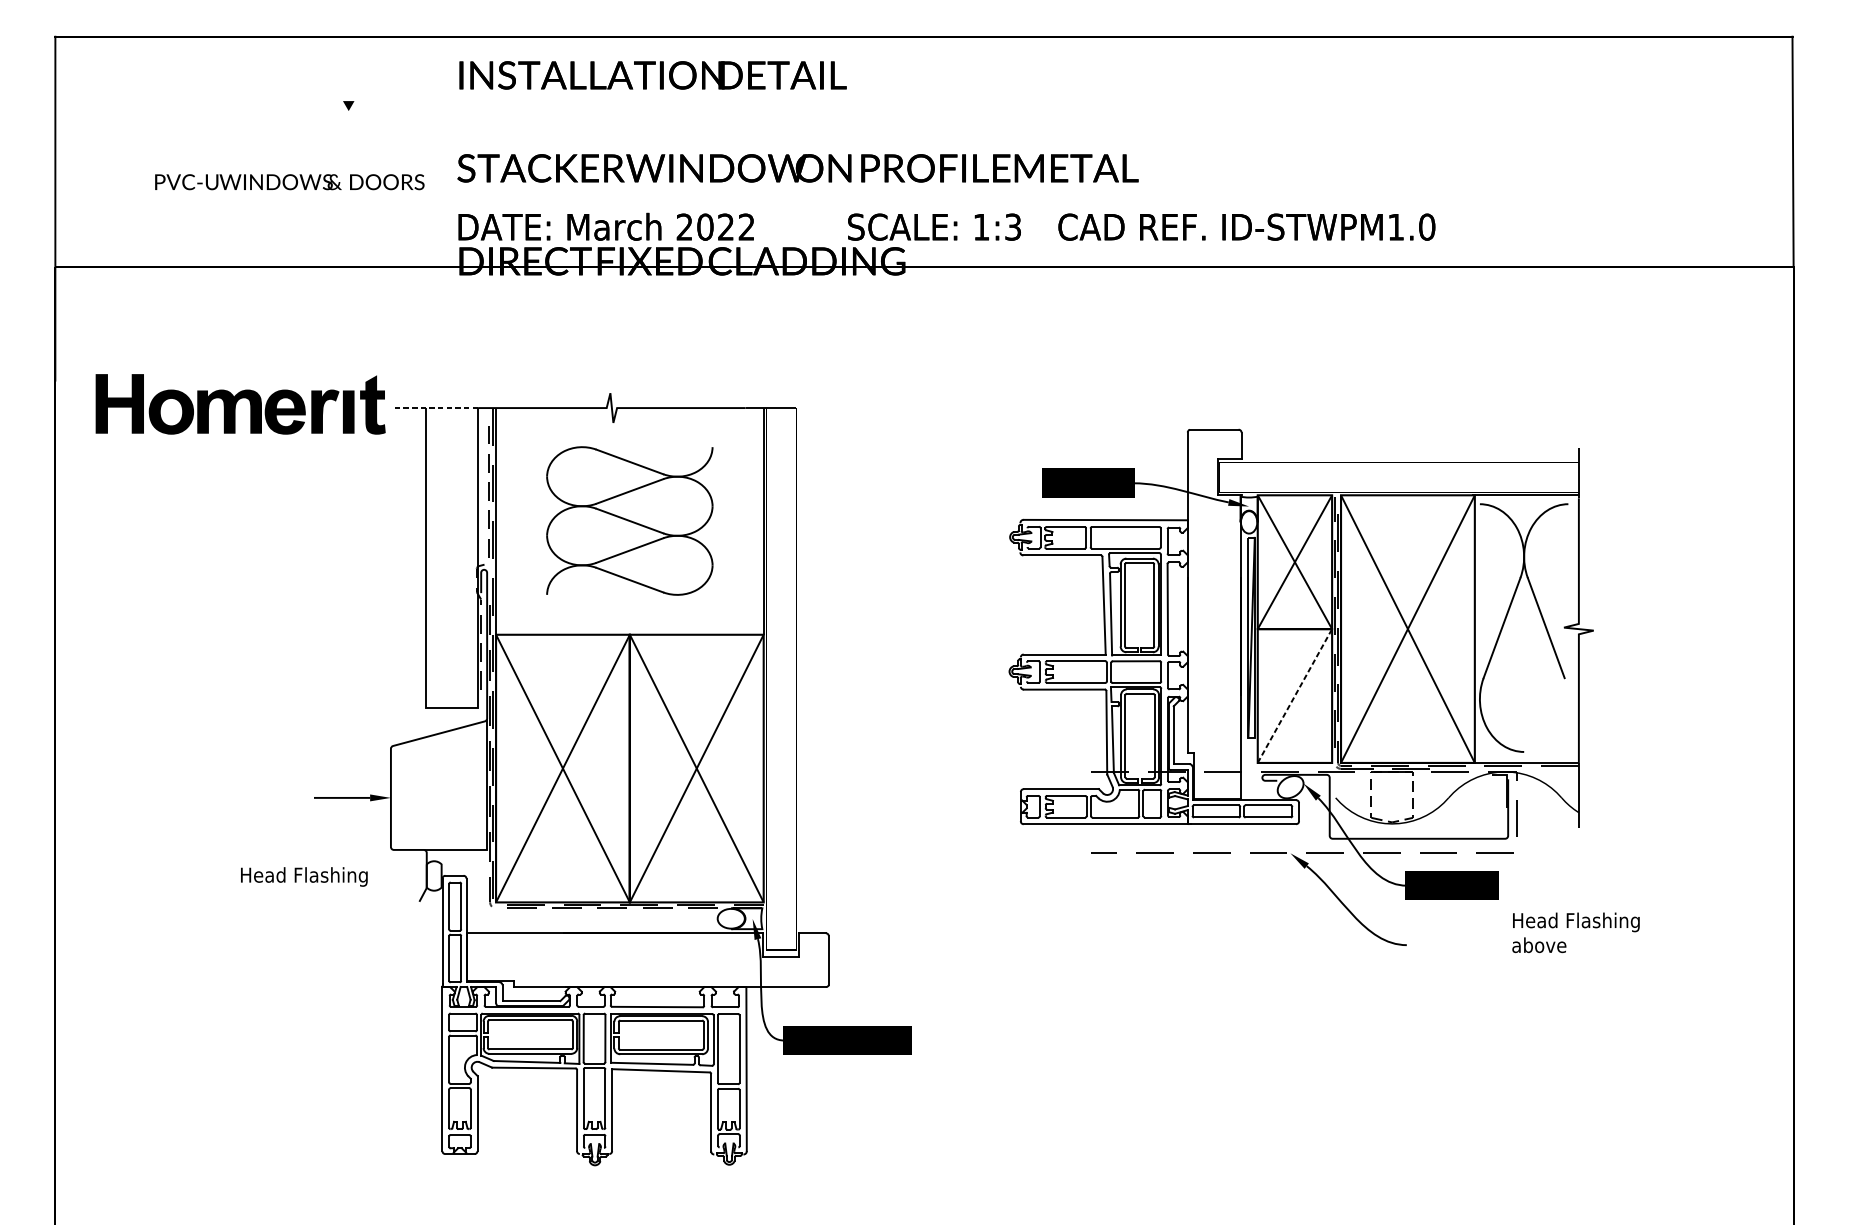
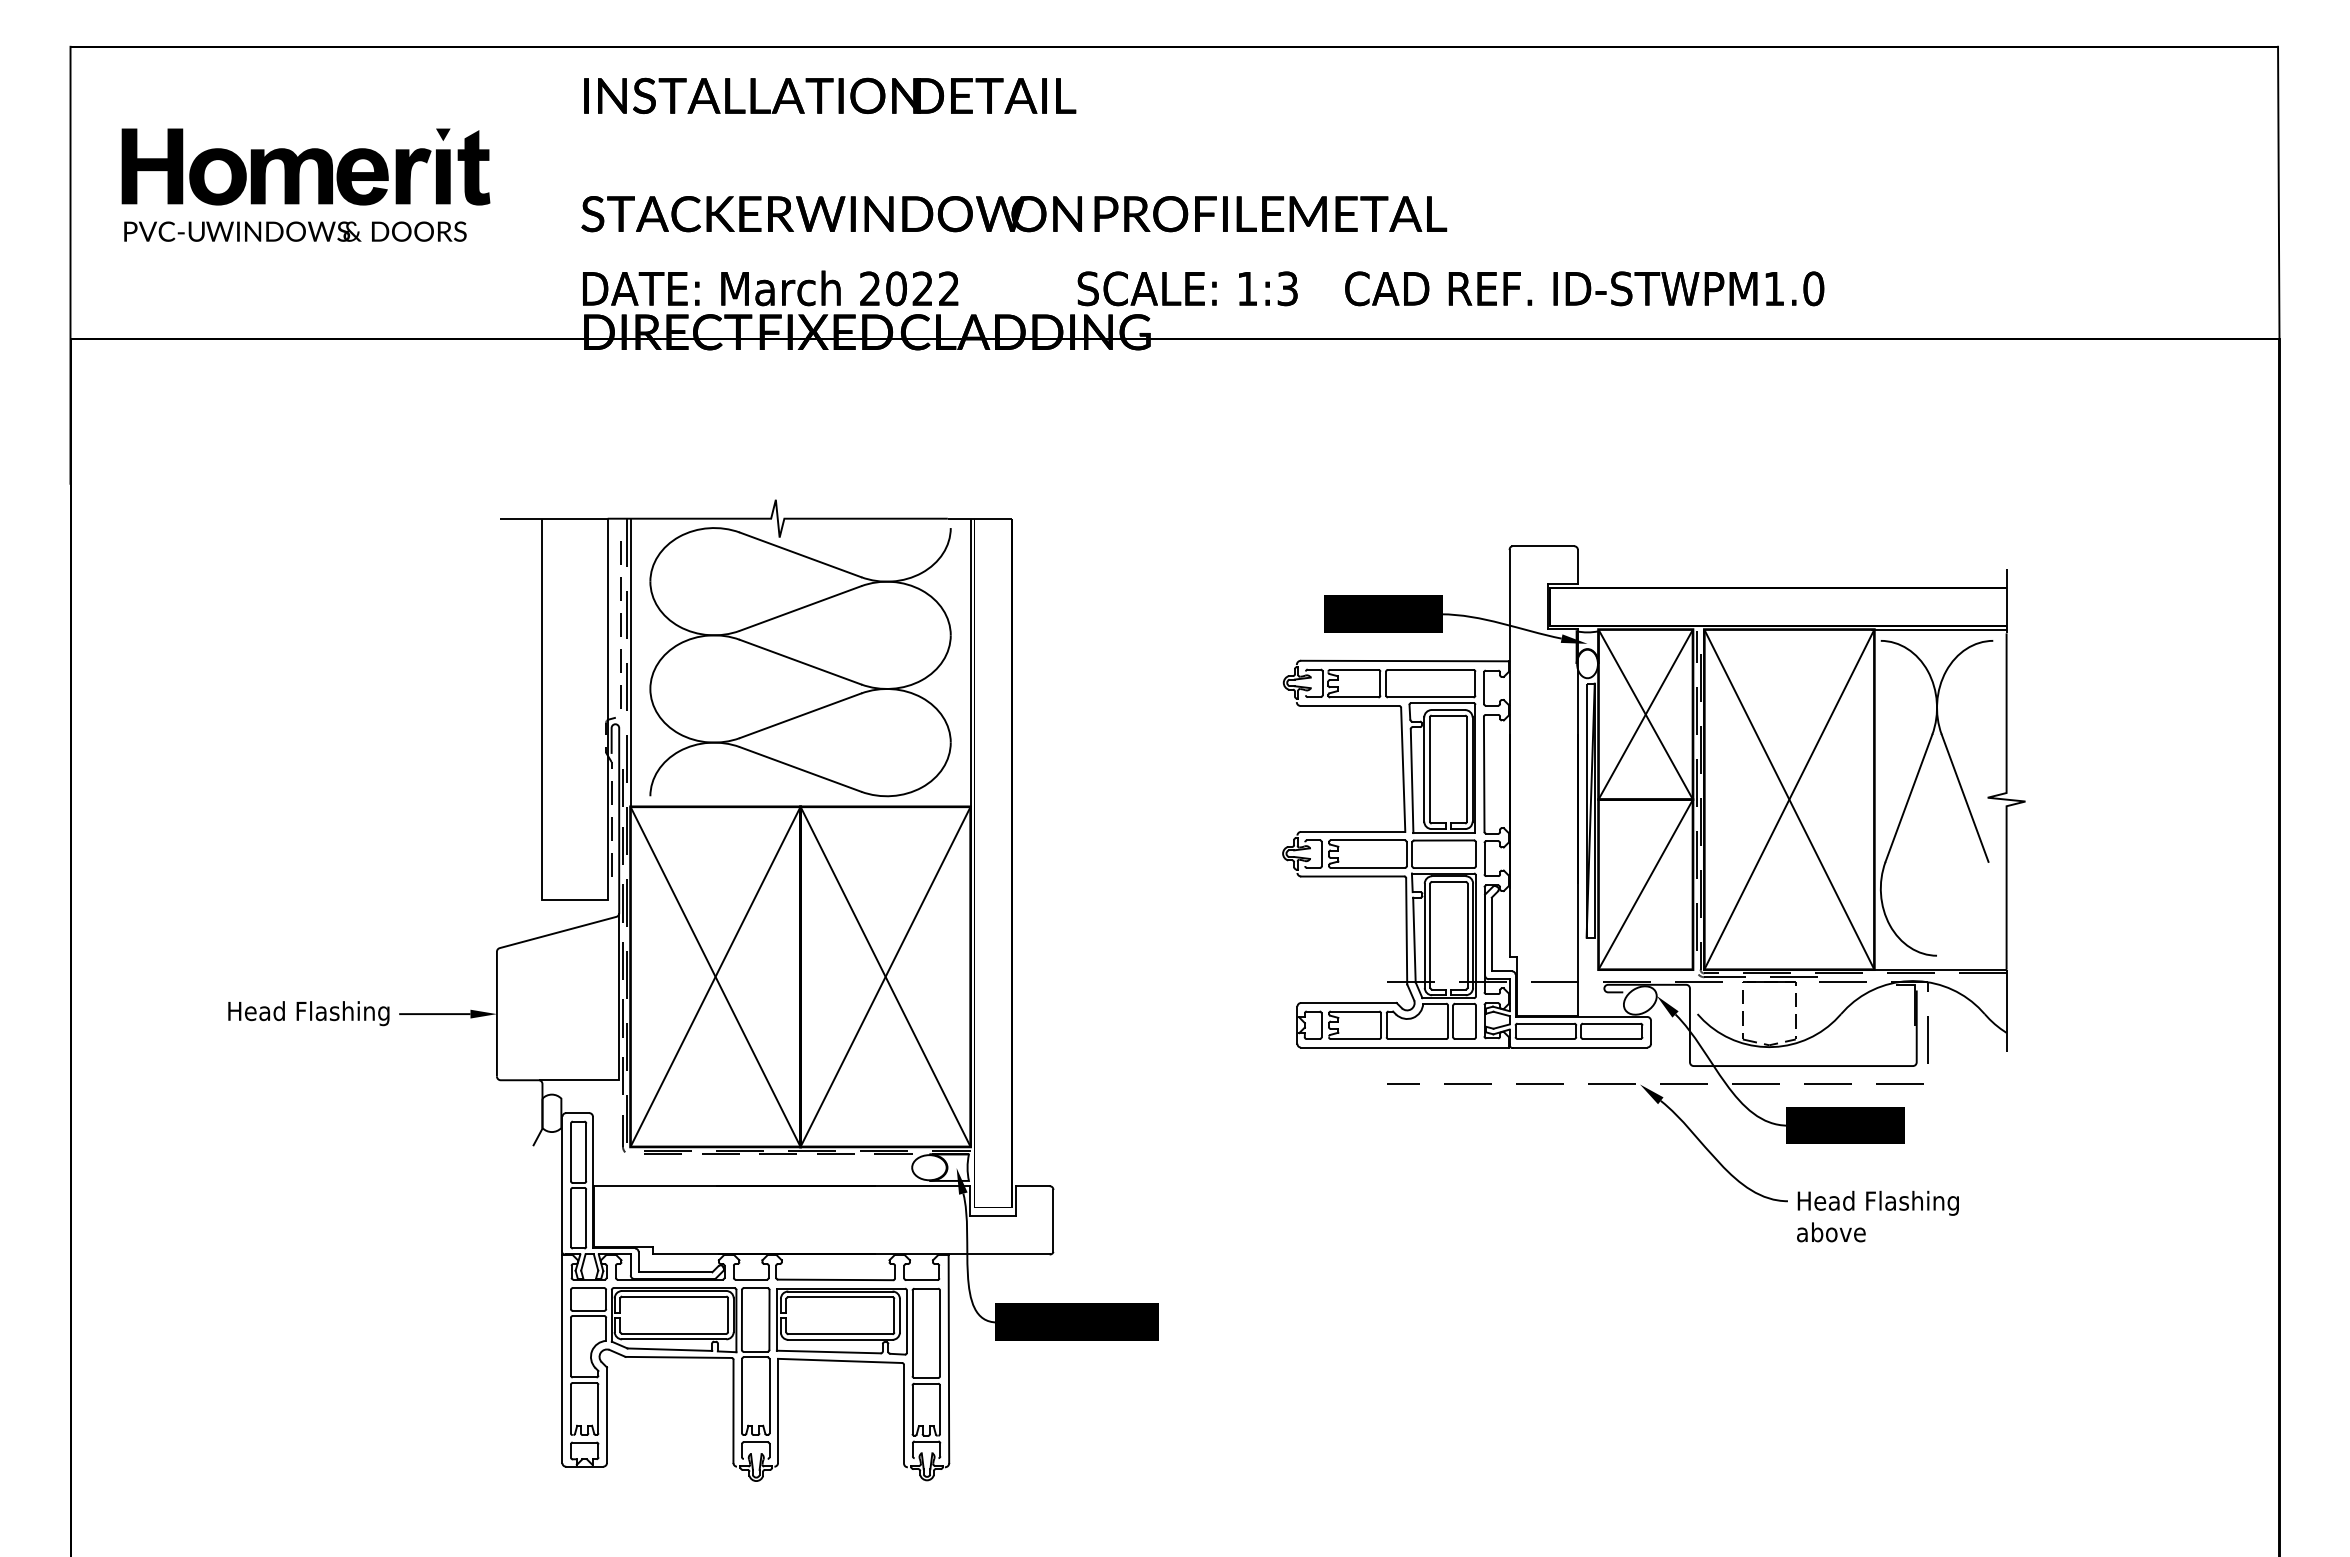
text: (289, 182) -> (295, 231), moved
part: (240, 403) -> (305, 166), moved
line: (435, 407) -> (553, 518), dashed -> solid
part: (629, 521) -> (800, 662), size x1.43
line: (1295, 695) -> (1646, 884), dashed -> solid
text: (304, 876) -> (308, 1013), moved
text: (1575, 932) -> (1877, 1216), moved

